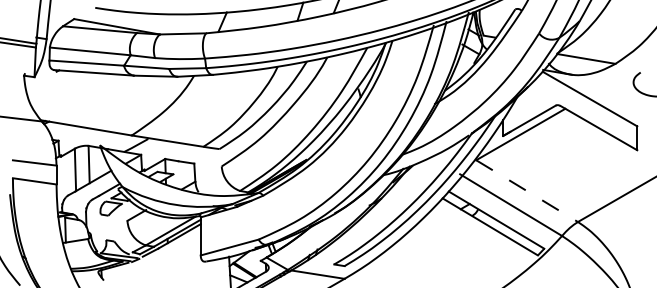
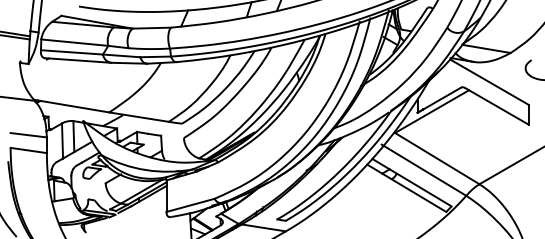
line: (527, 191) -> (437, 158), dashed -> solid

